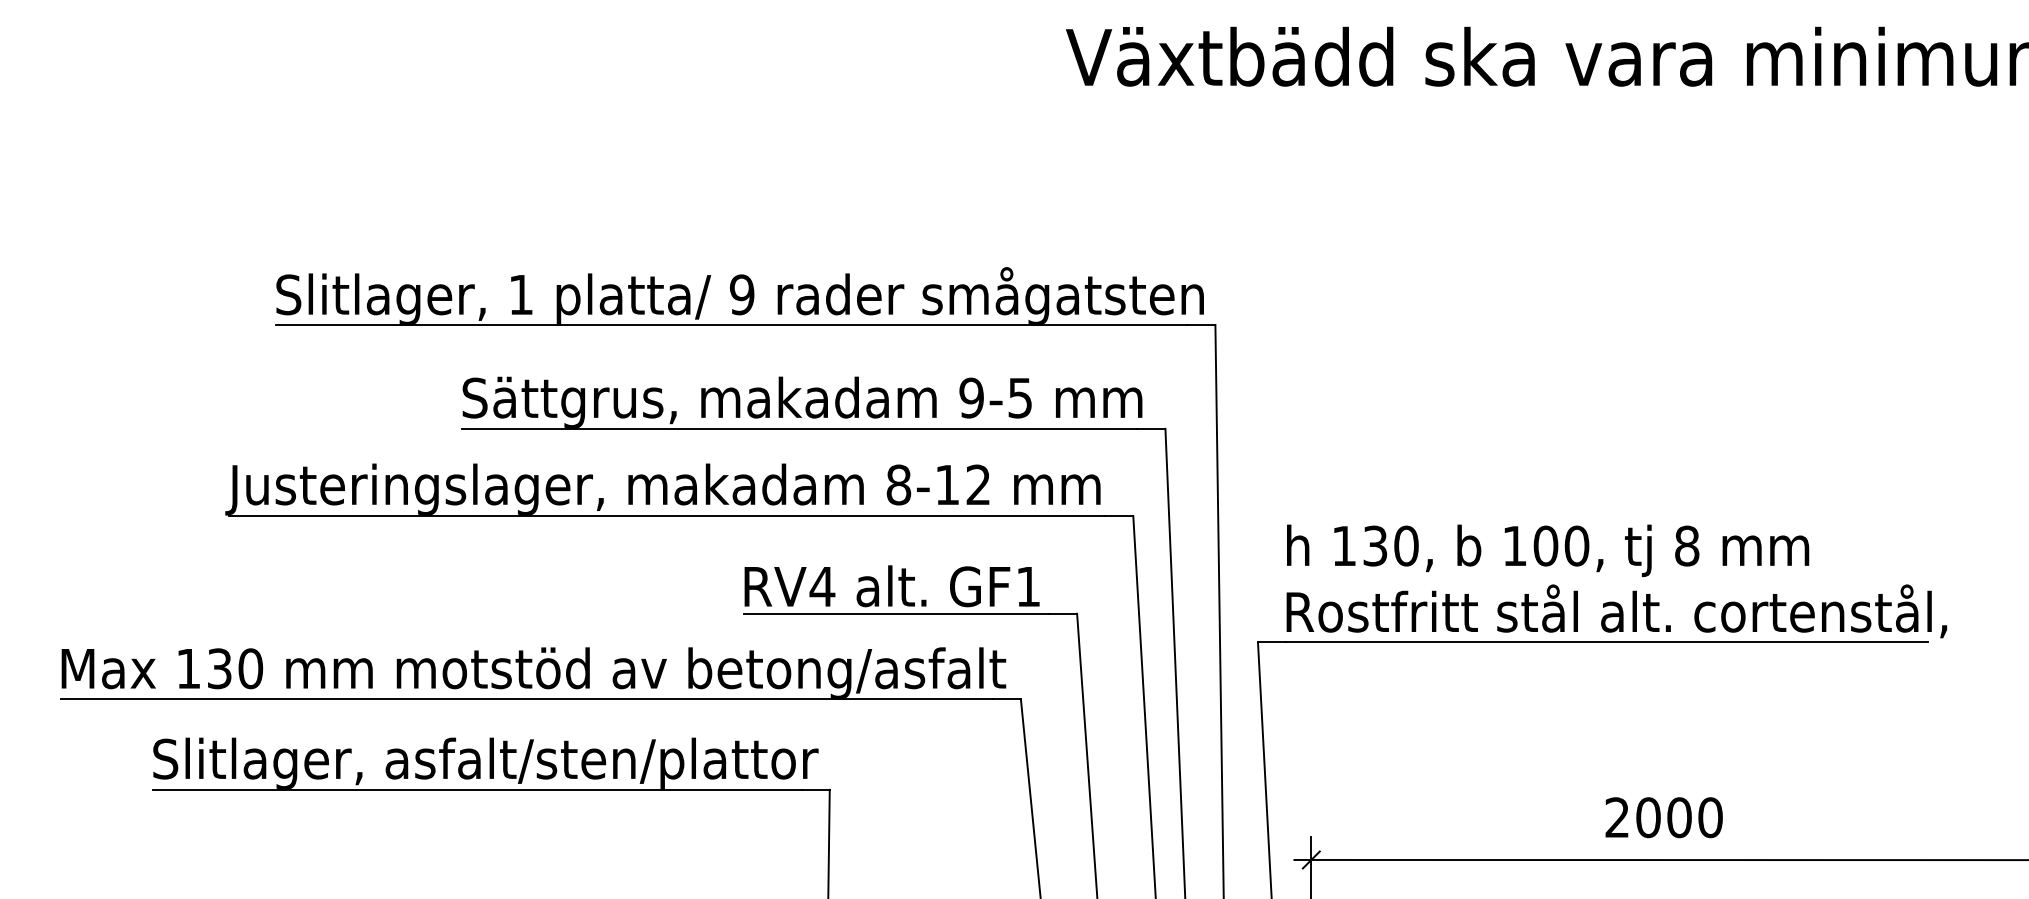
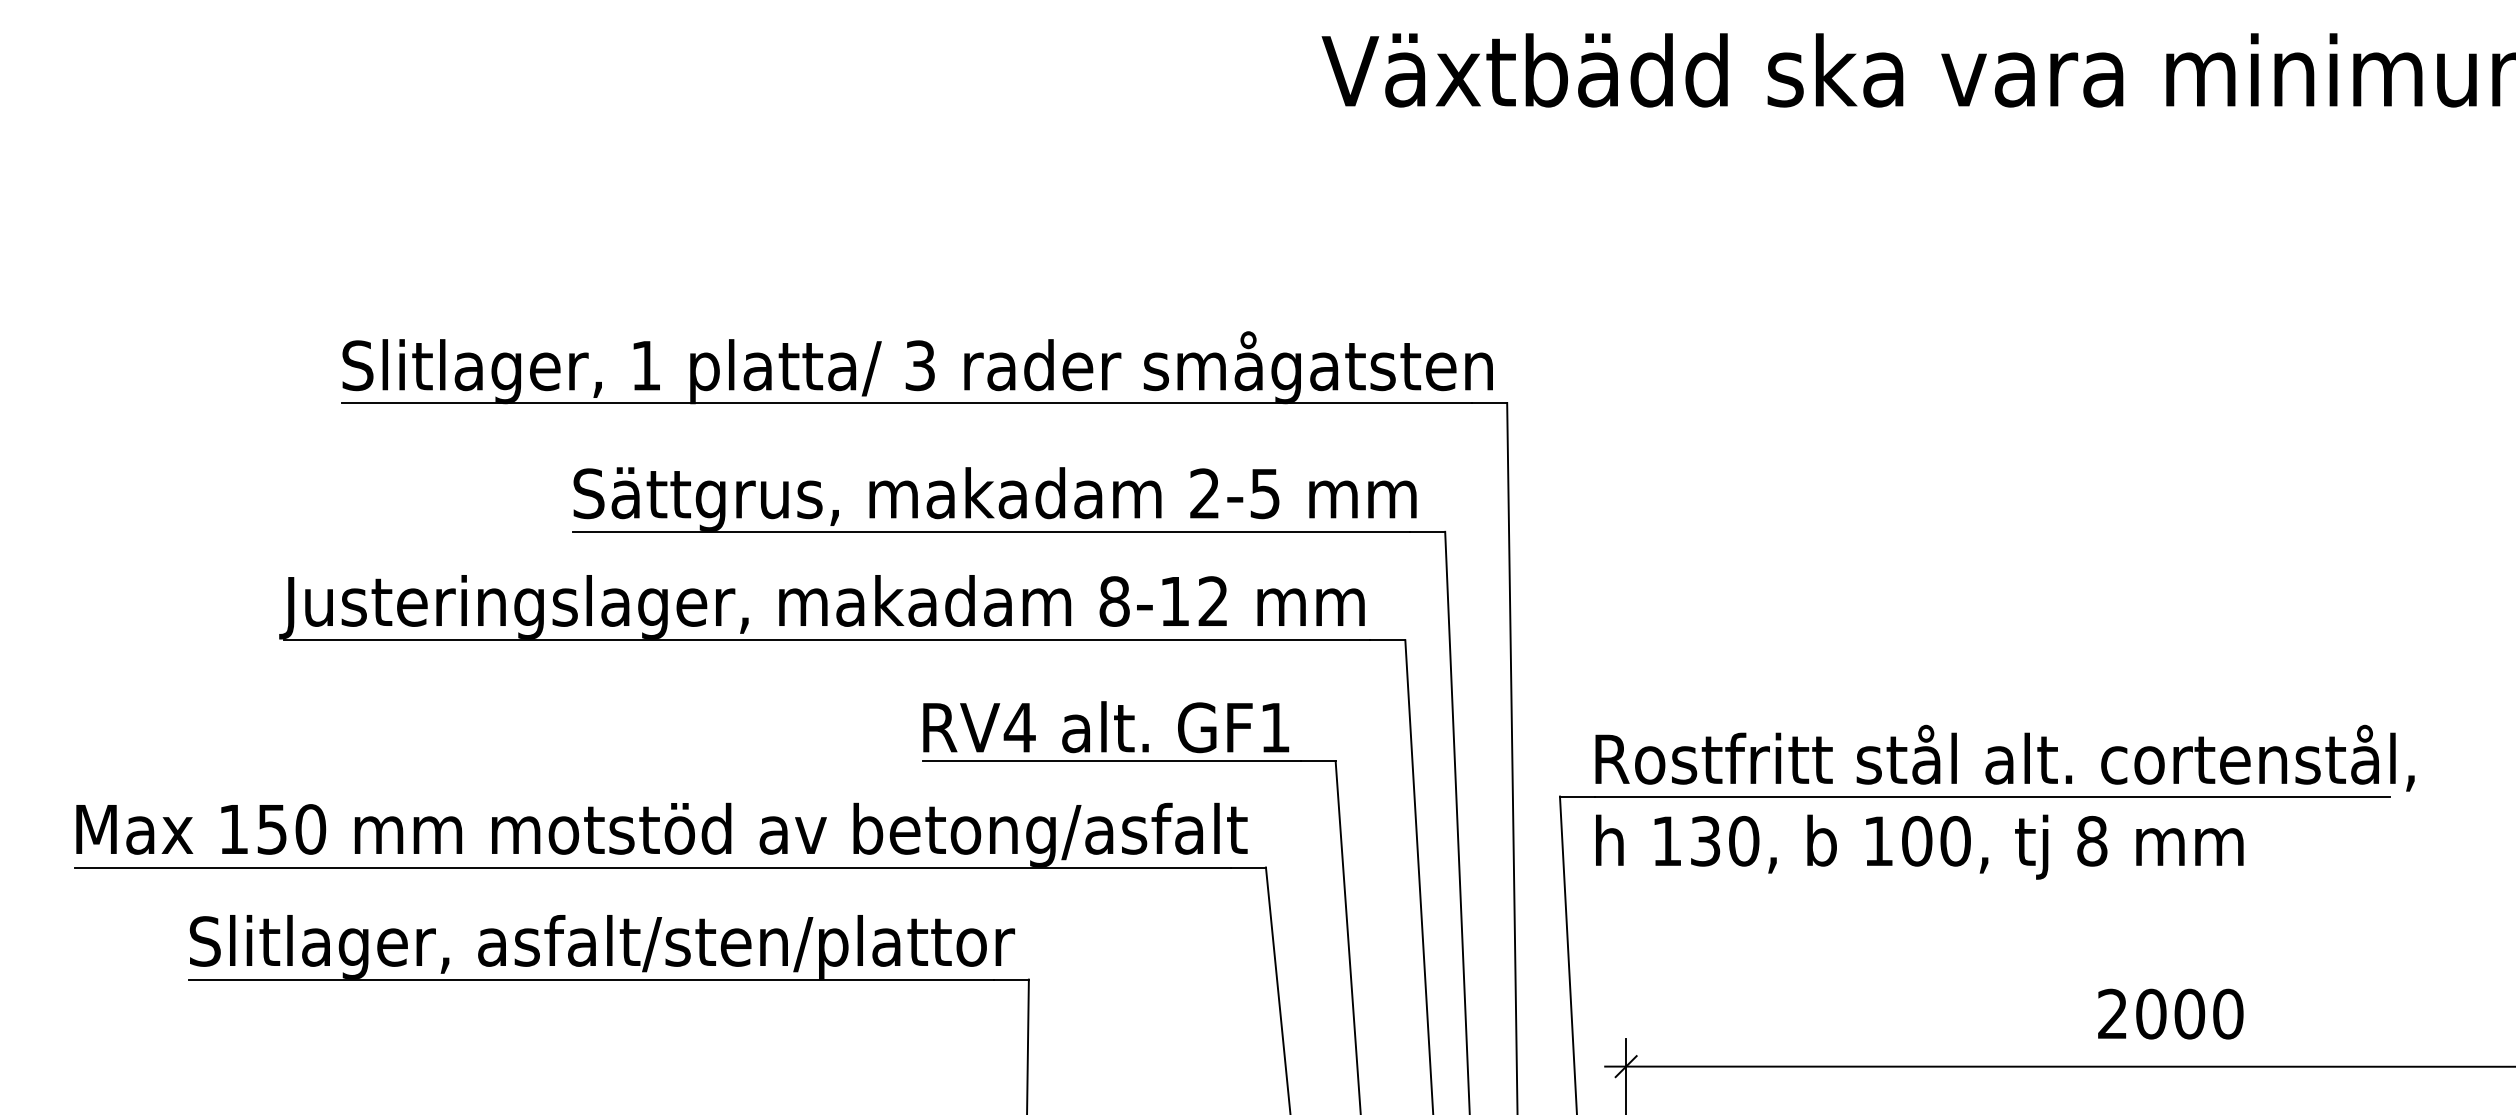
text: (742, 294) -> (920, 365), 9 -> 3
text: (971, 397) -> (1204, 493), 9-5 -> 2-5
text: (1547, 550) -> (1919, 846), moved
text: (219, 668) -> (272, 829), 130 -> 150
text: (1663, 817) -> (2170, 1013), moved

